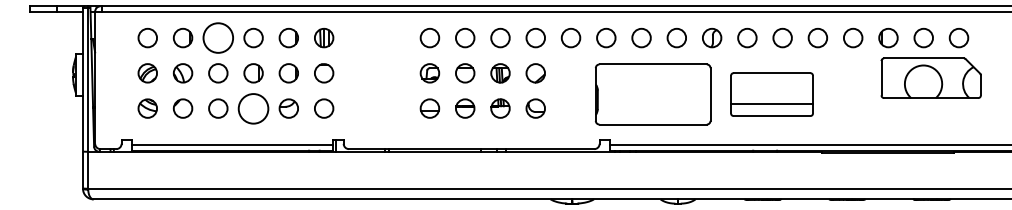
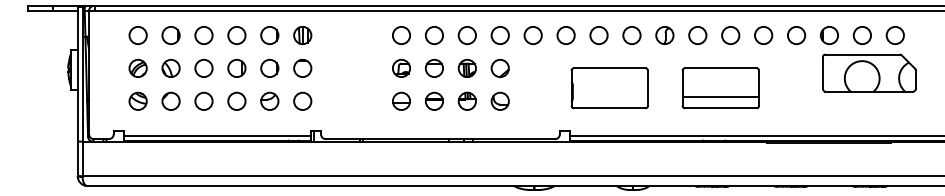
circle: (217, 38) -> (203, 35), size x0.62
part: (652, 94) -> (609, 88), size x0.71
circle: (253, 107) -> (236, 100), size x0.62

